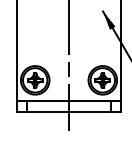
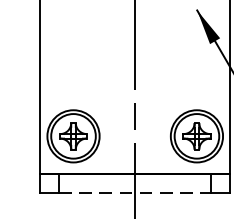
line: (69, 111) -> (136, 193), solid -> dashed

